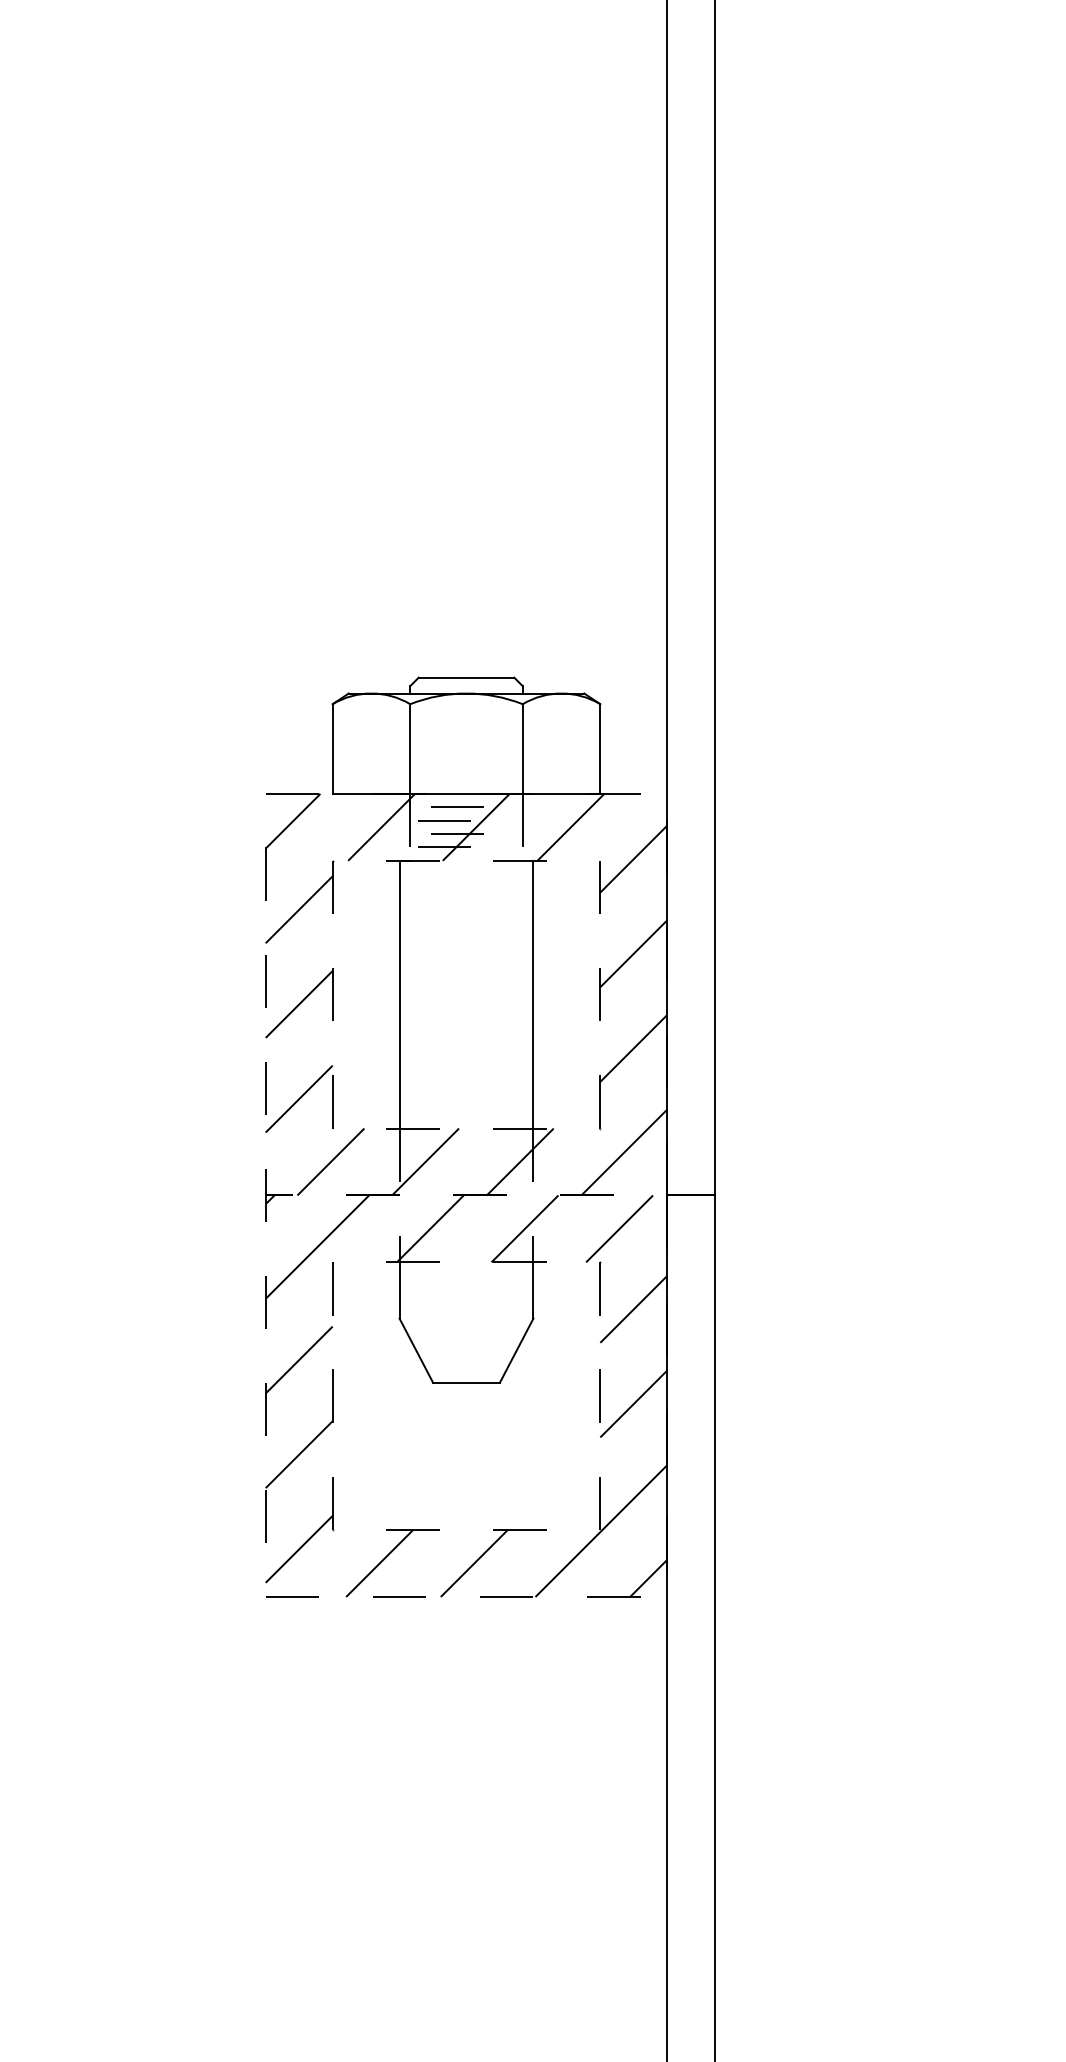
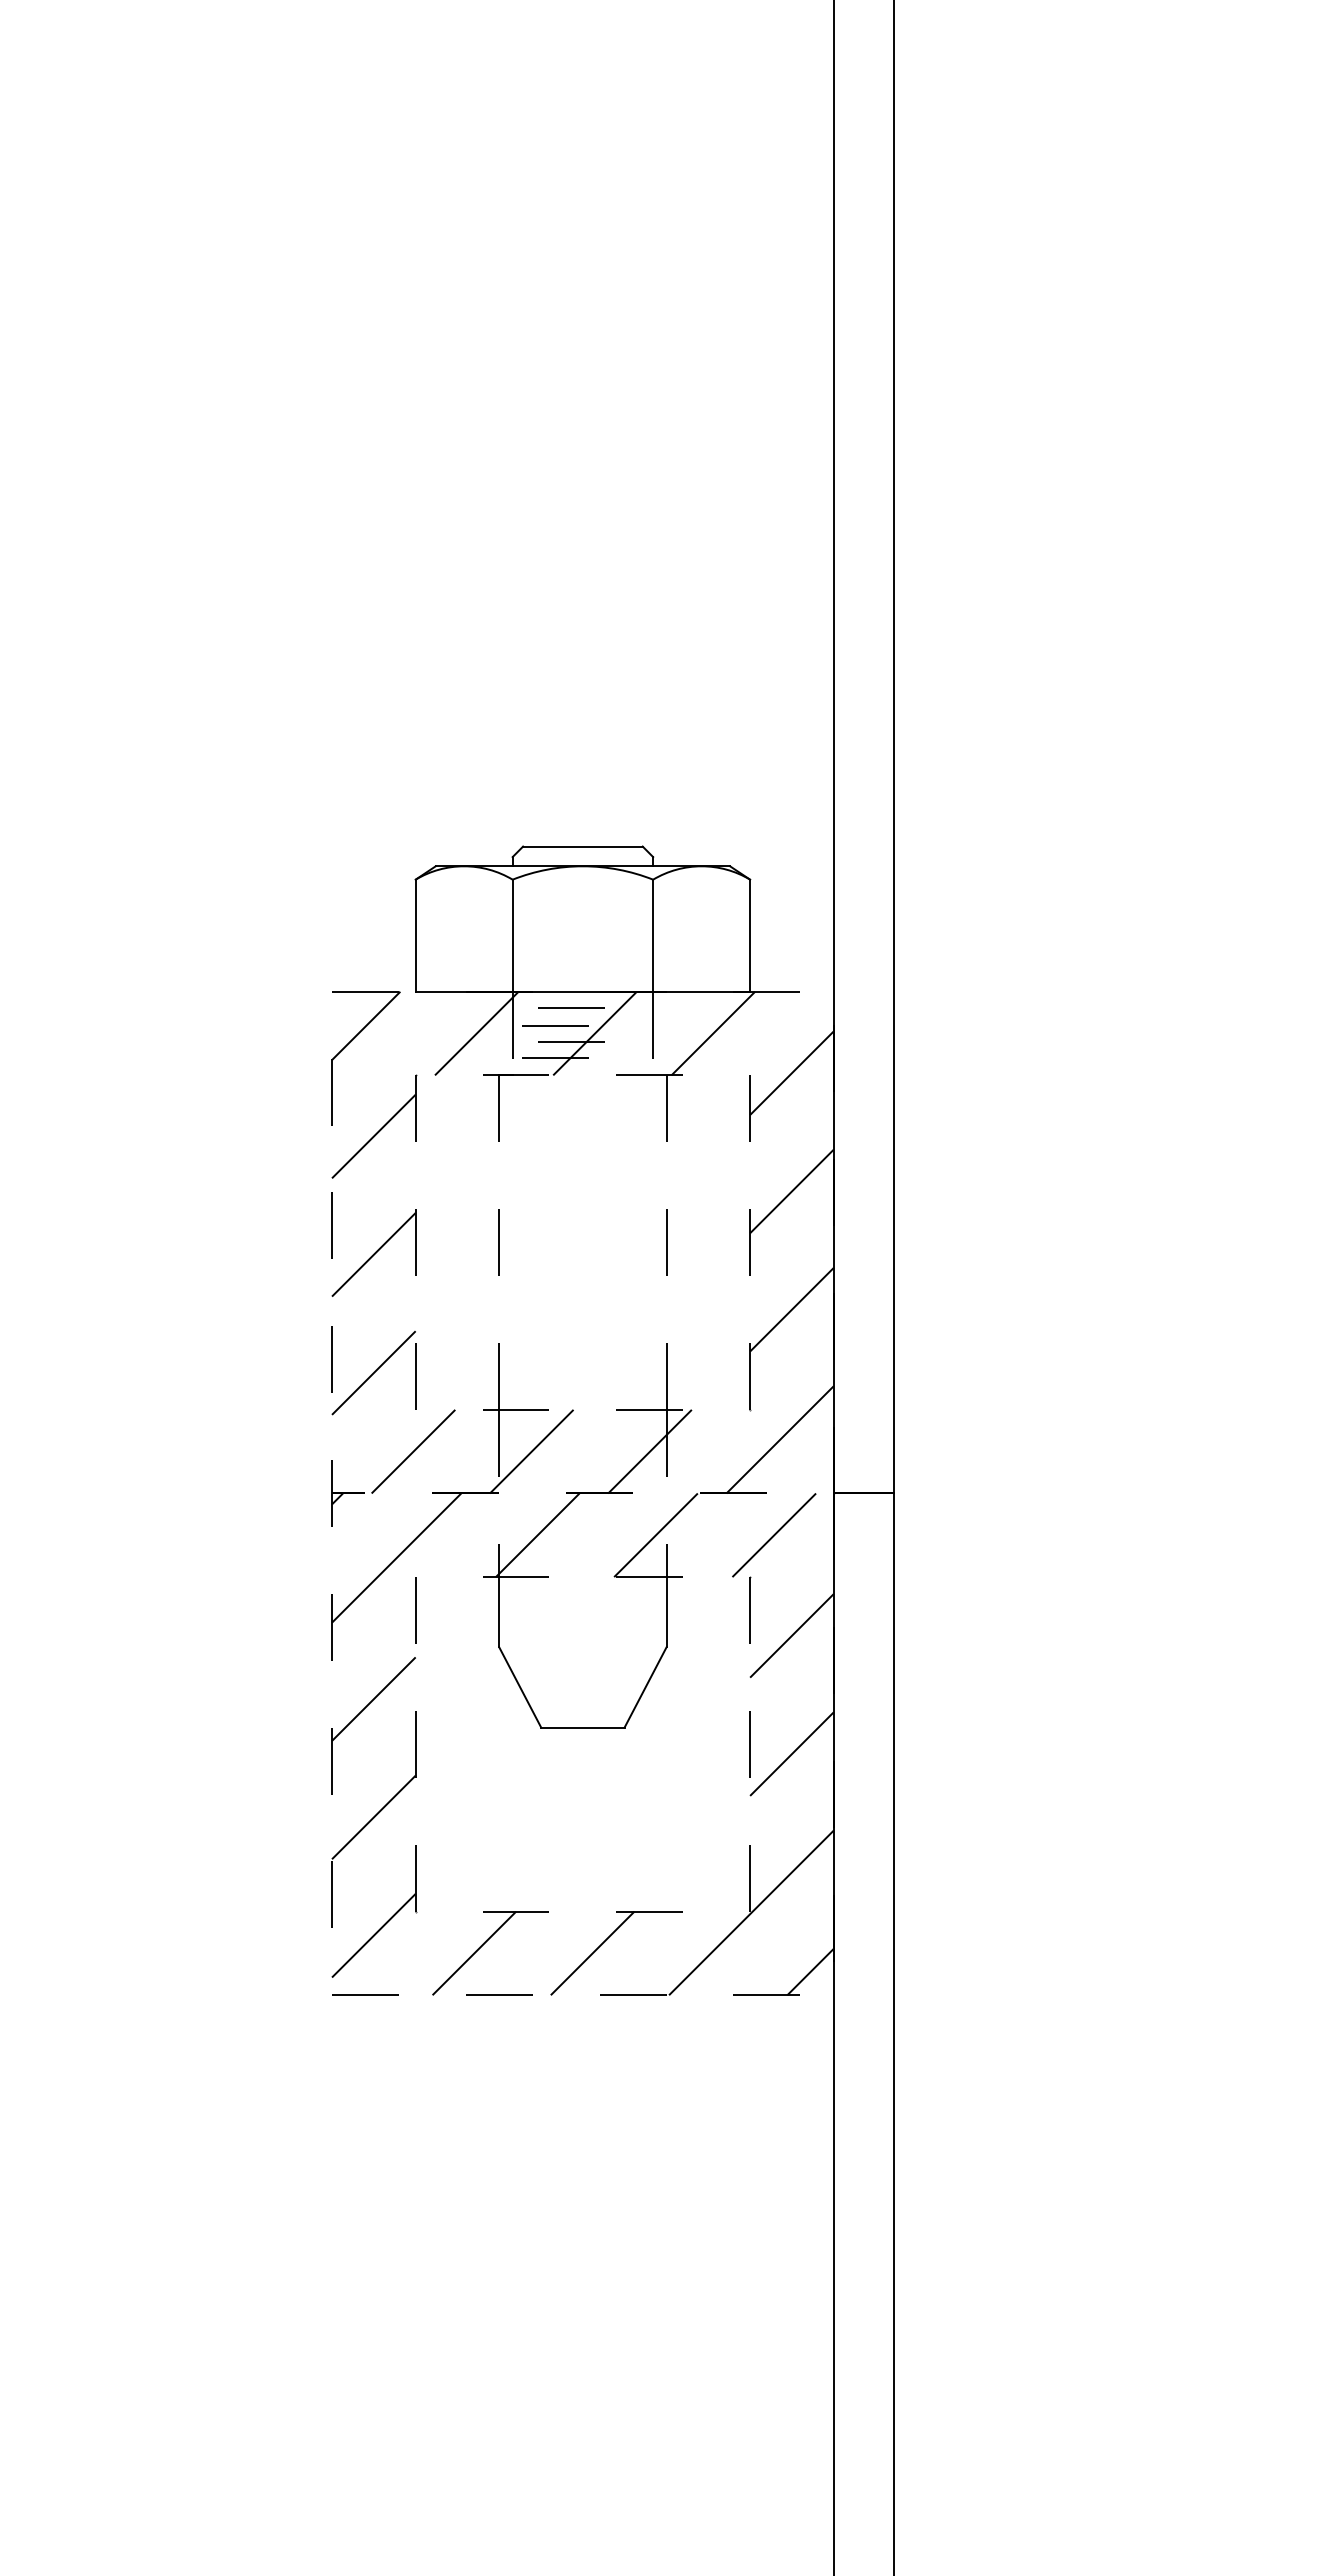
line: (399, 995) -> (499, 1243), solid -> dashed
line: (533, 995) -> (666, 1243), solid -> dashed

